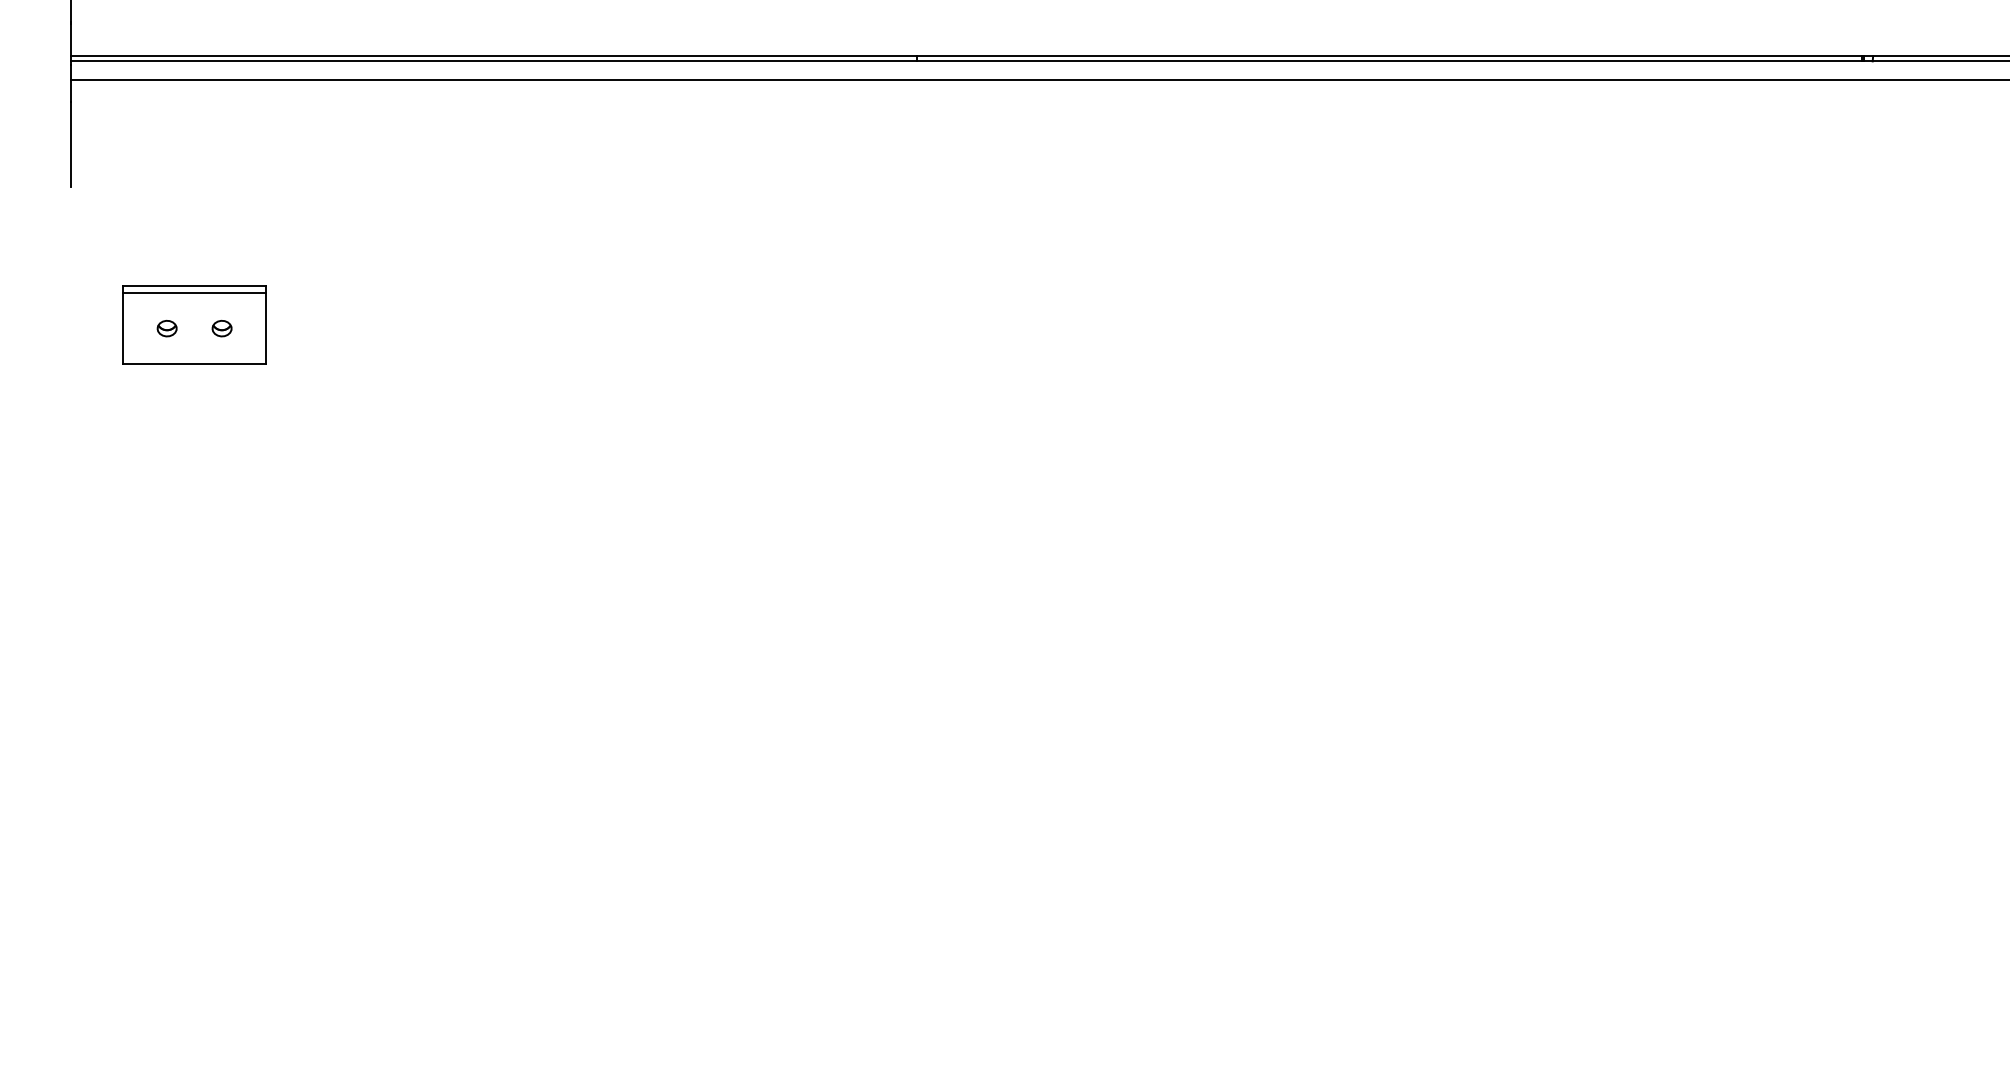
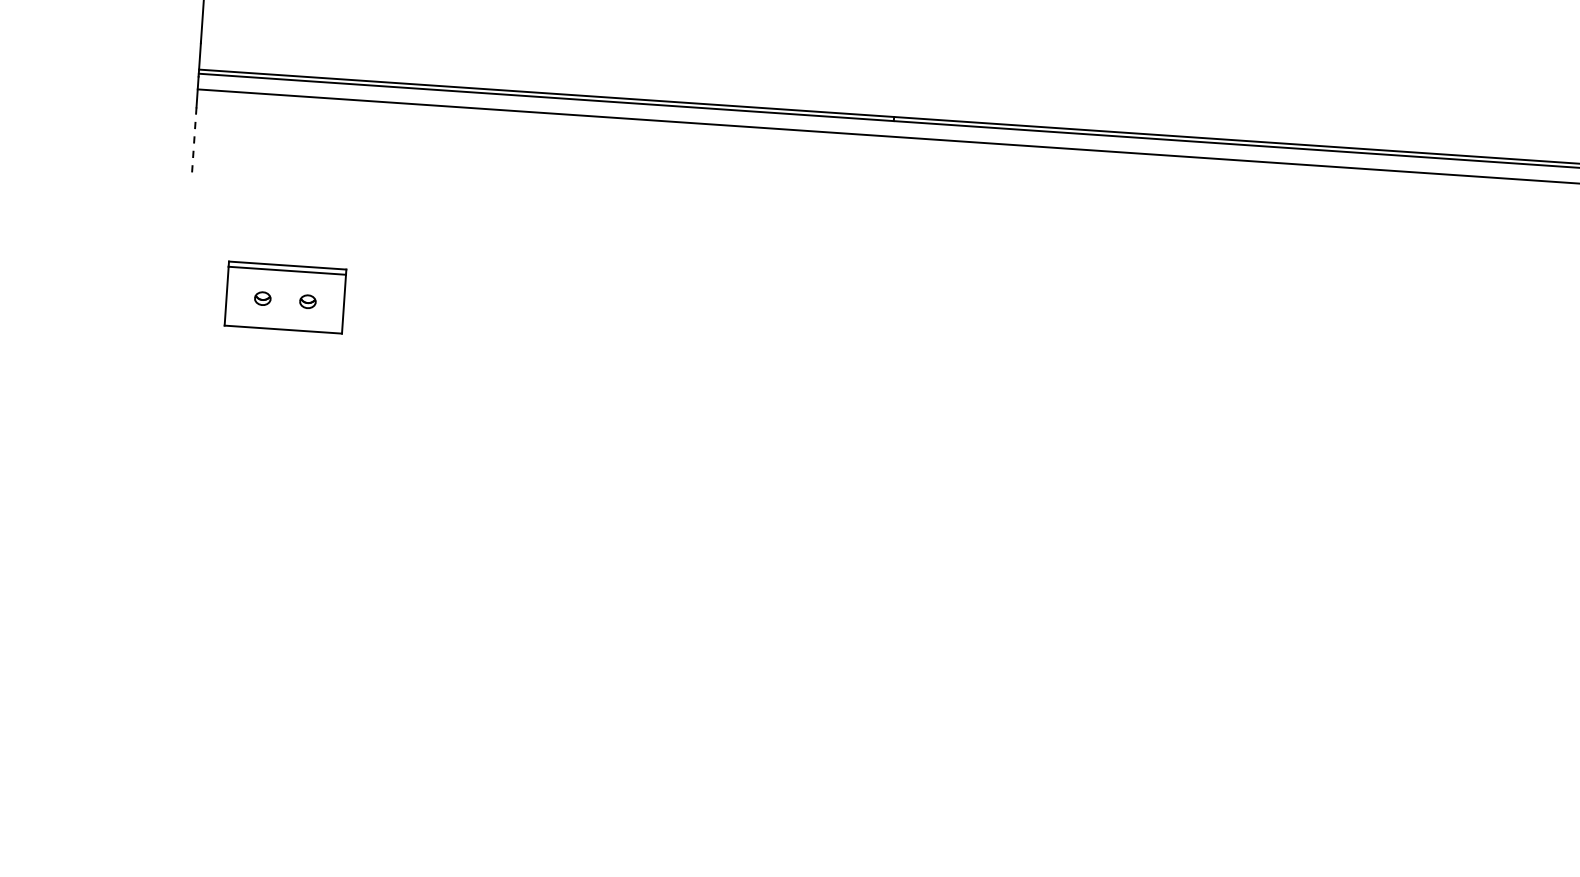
line: (71, 145) -> (194, 142), solid -> dashed

